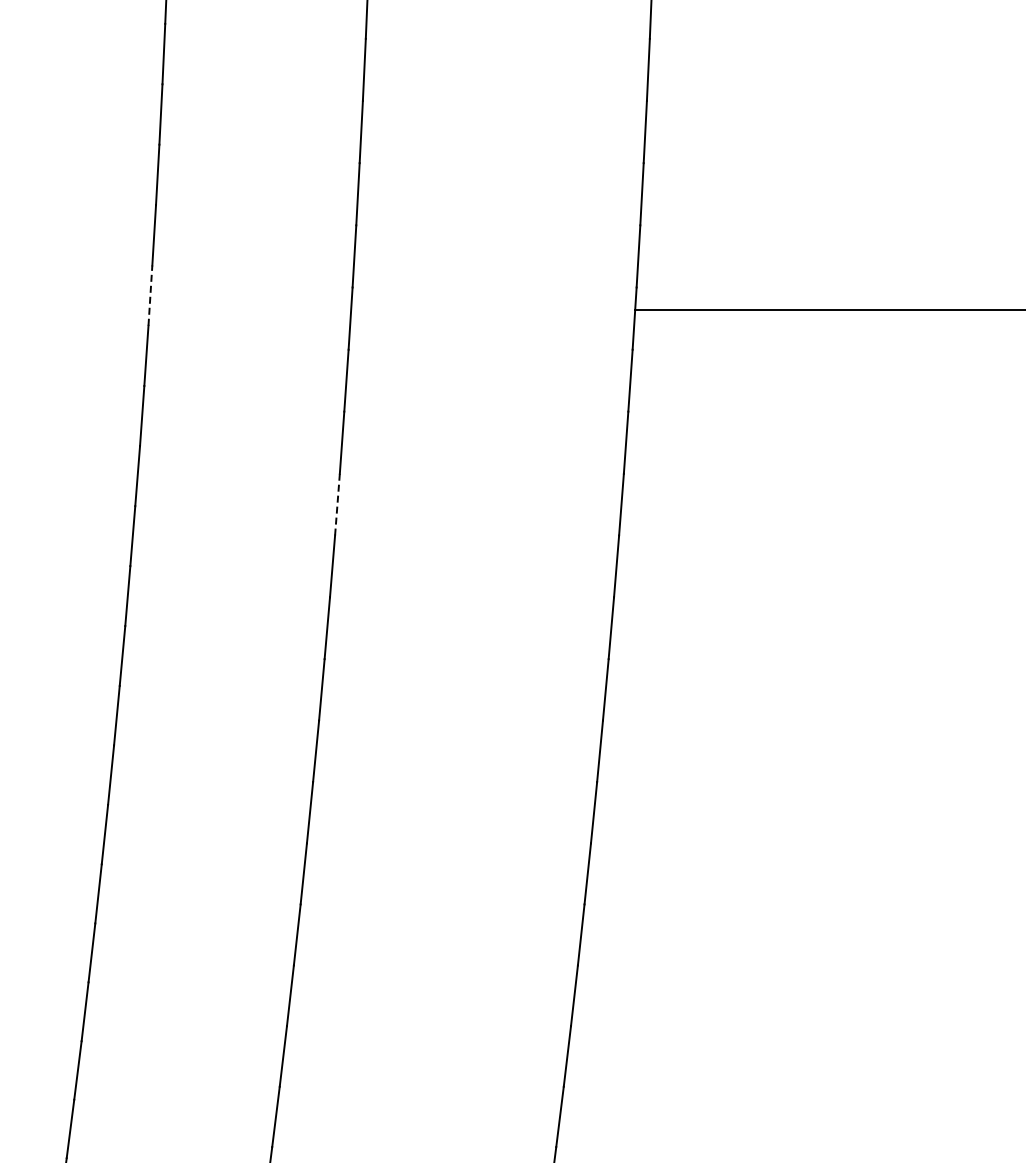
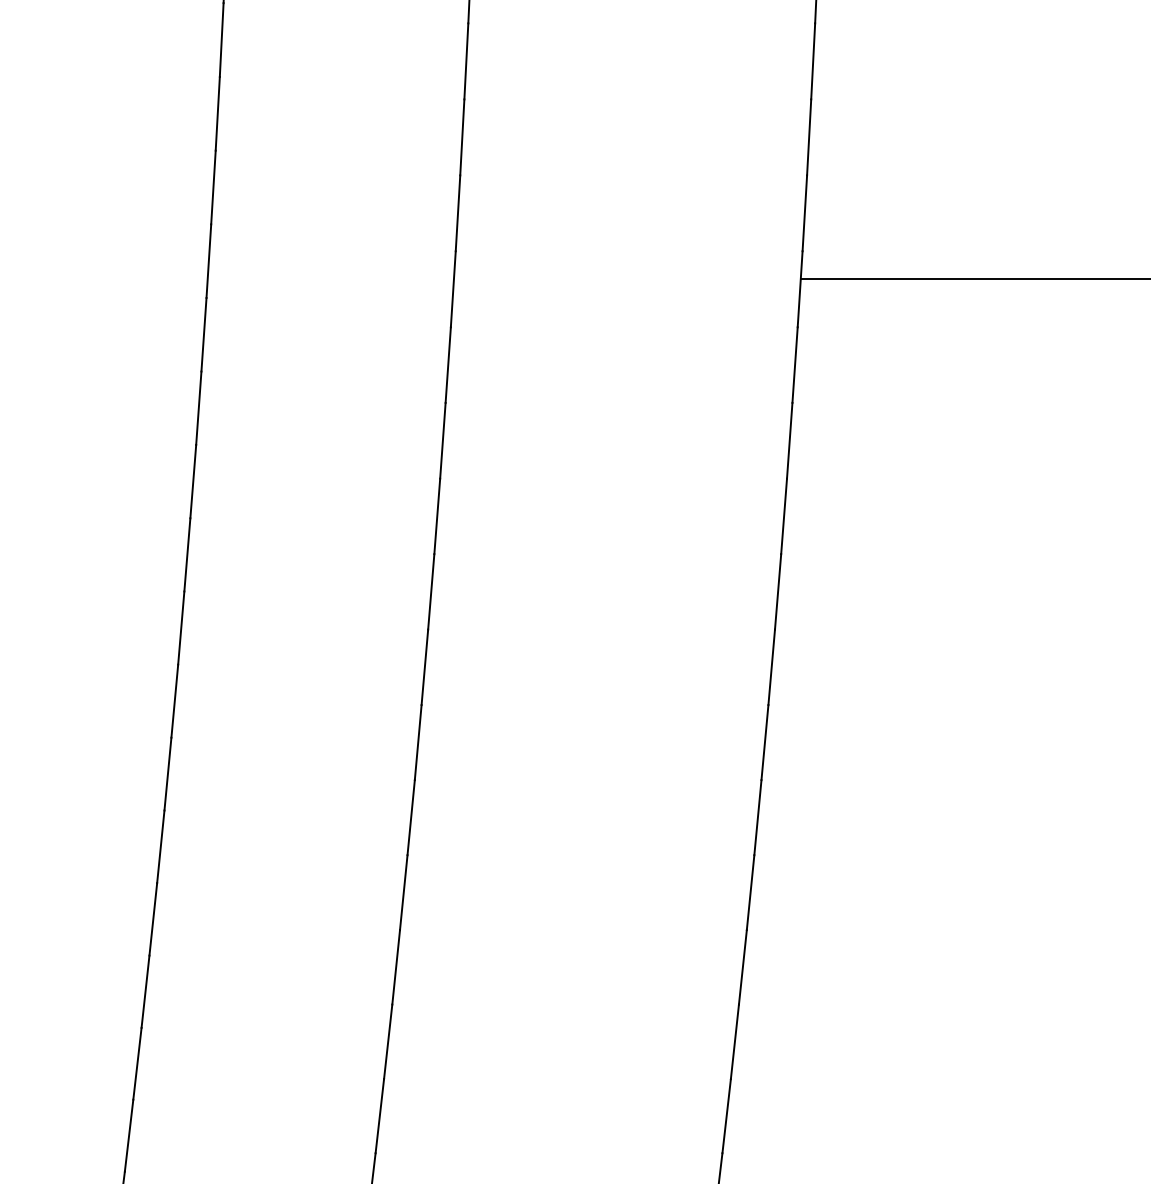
line: (150, 295) -> (208, 261), dashed -> solid
line: (337, 504) -> (437, 516), dashed -> solid

